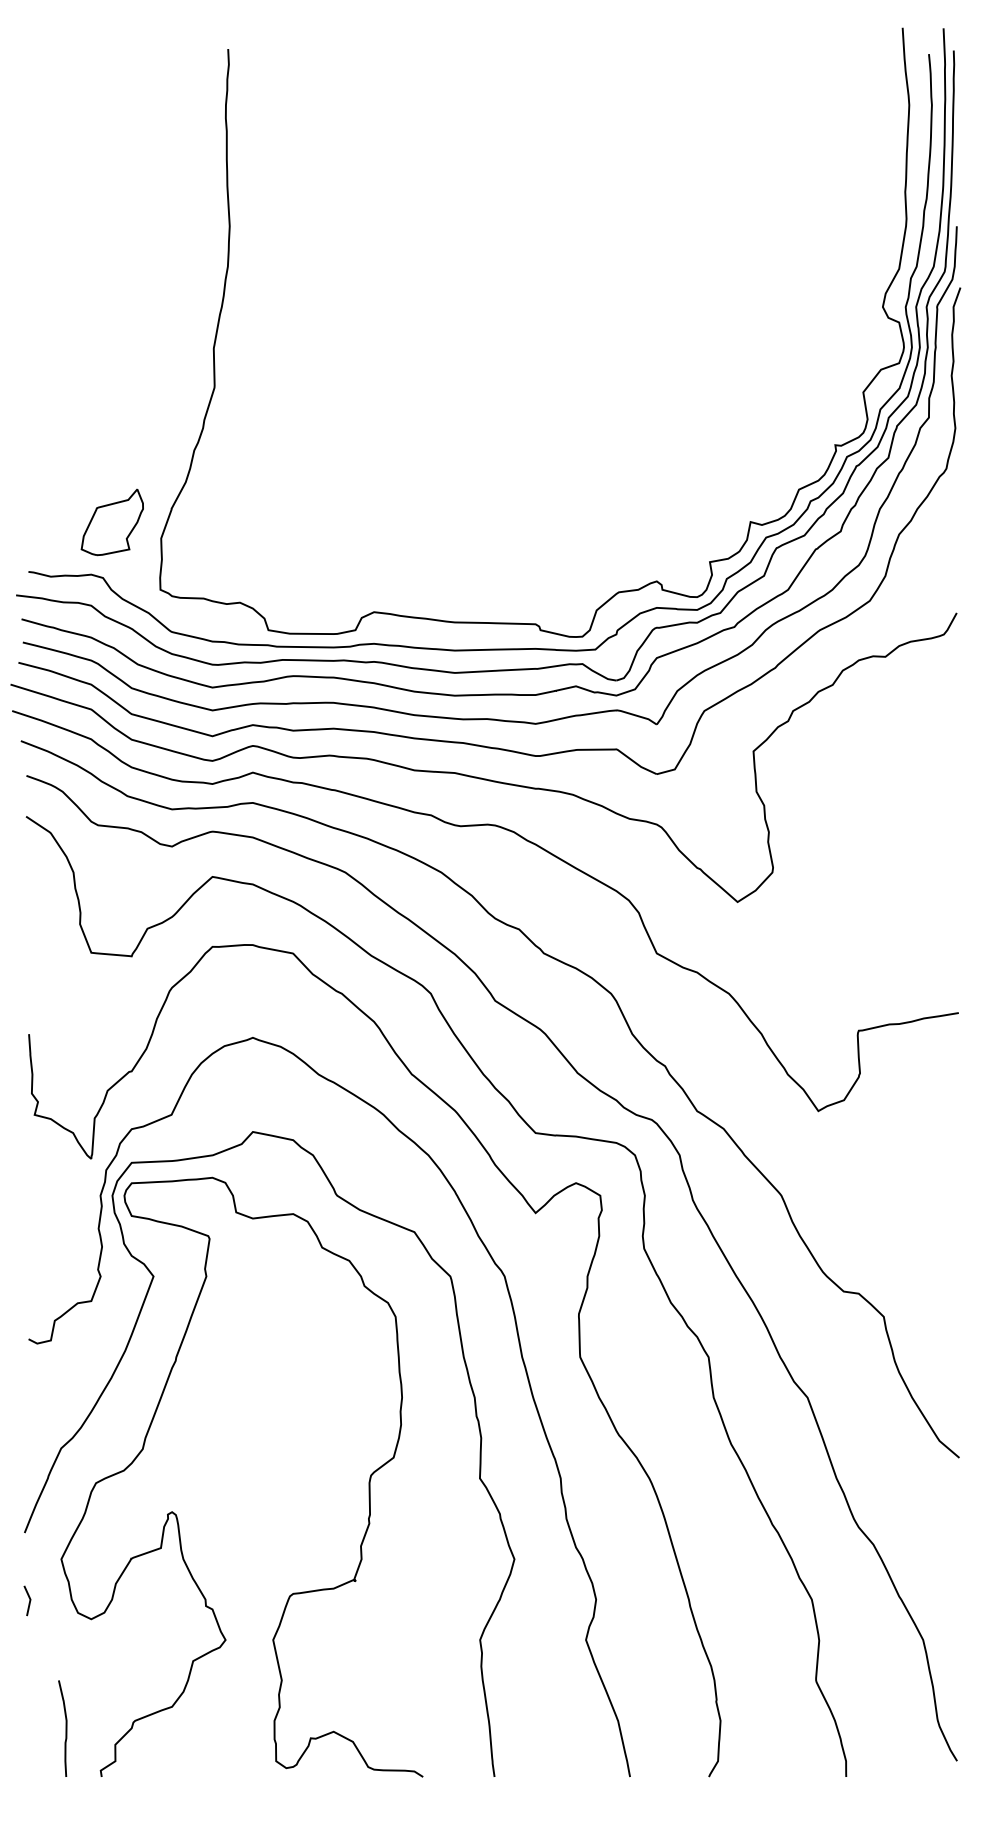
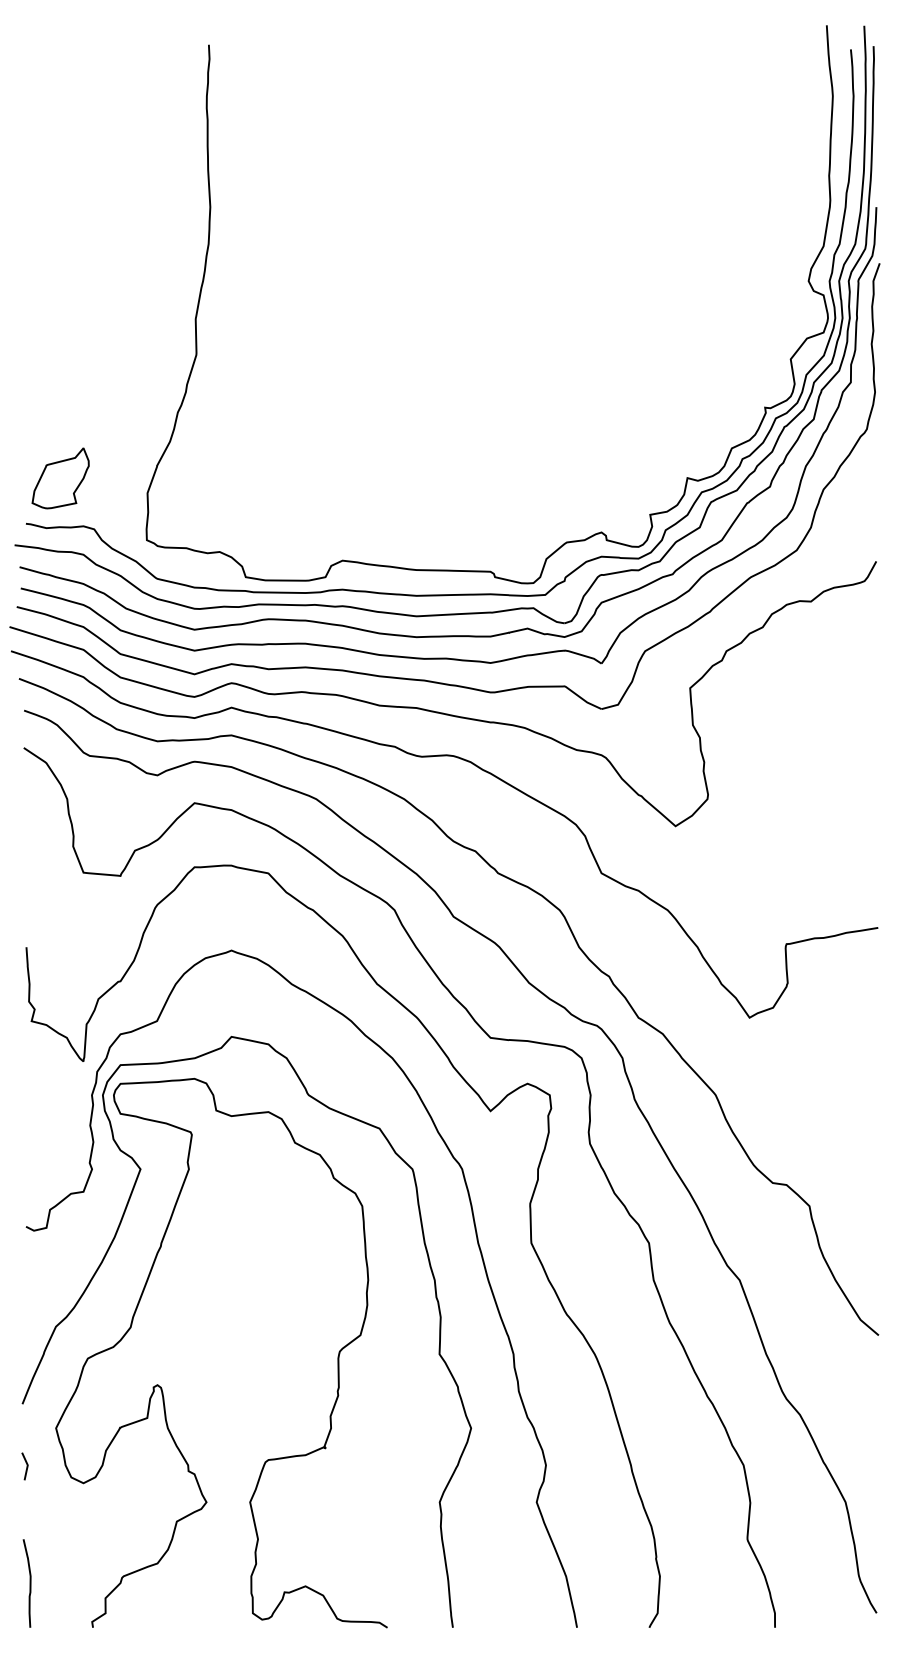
part: (111, 522) -> (59, 478), moved
curve: (65, 1728) -> (29, 1583), moved

